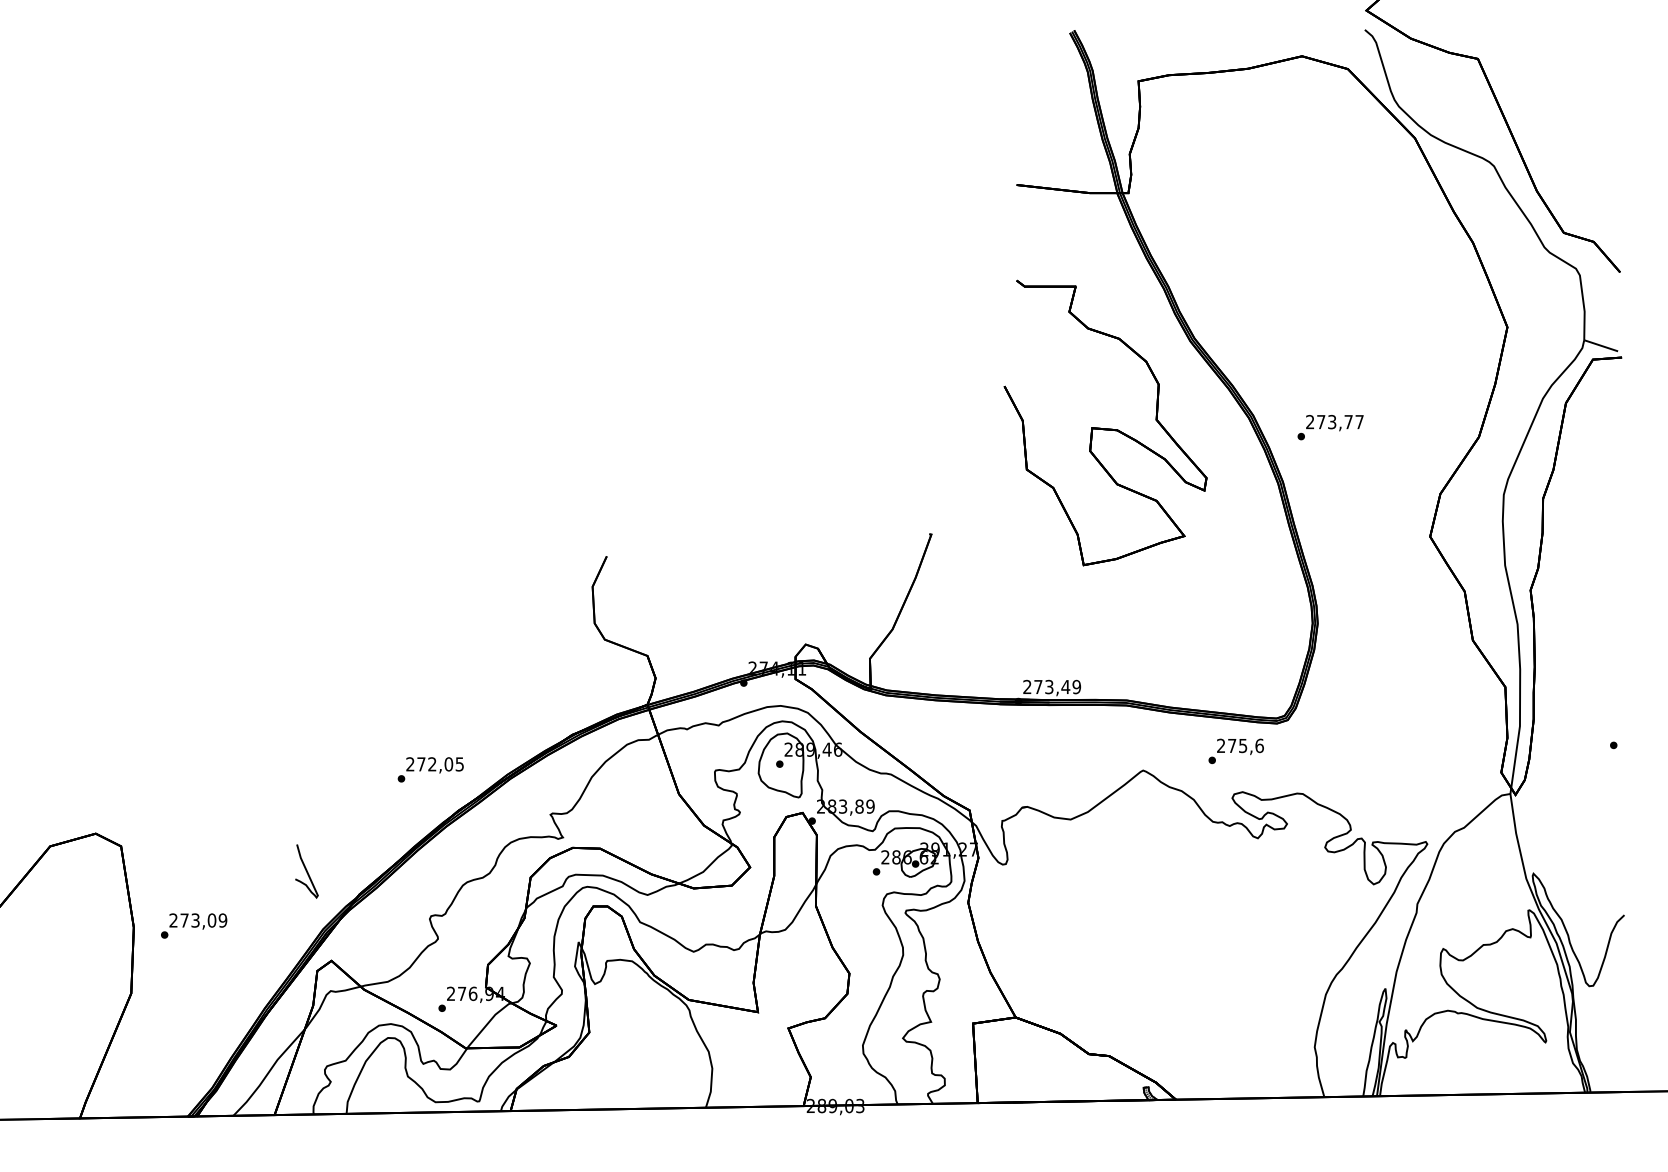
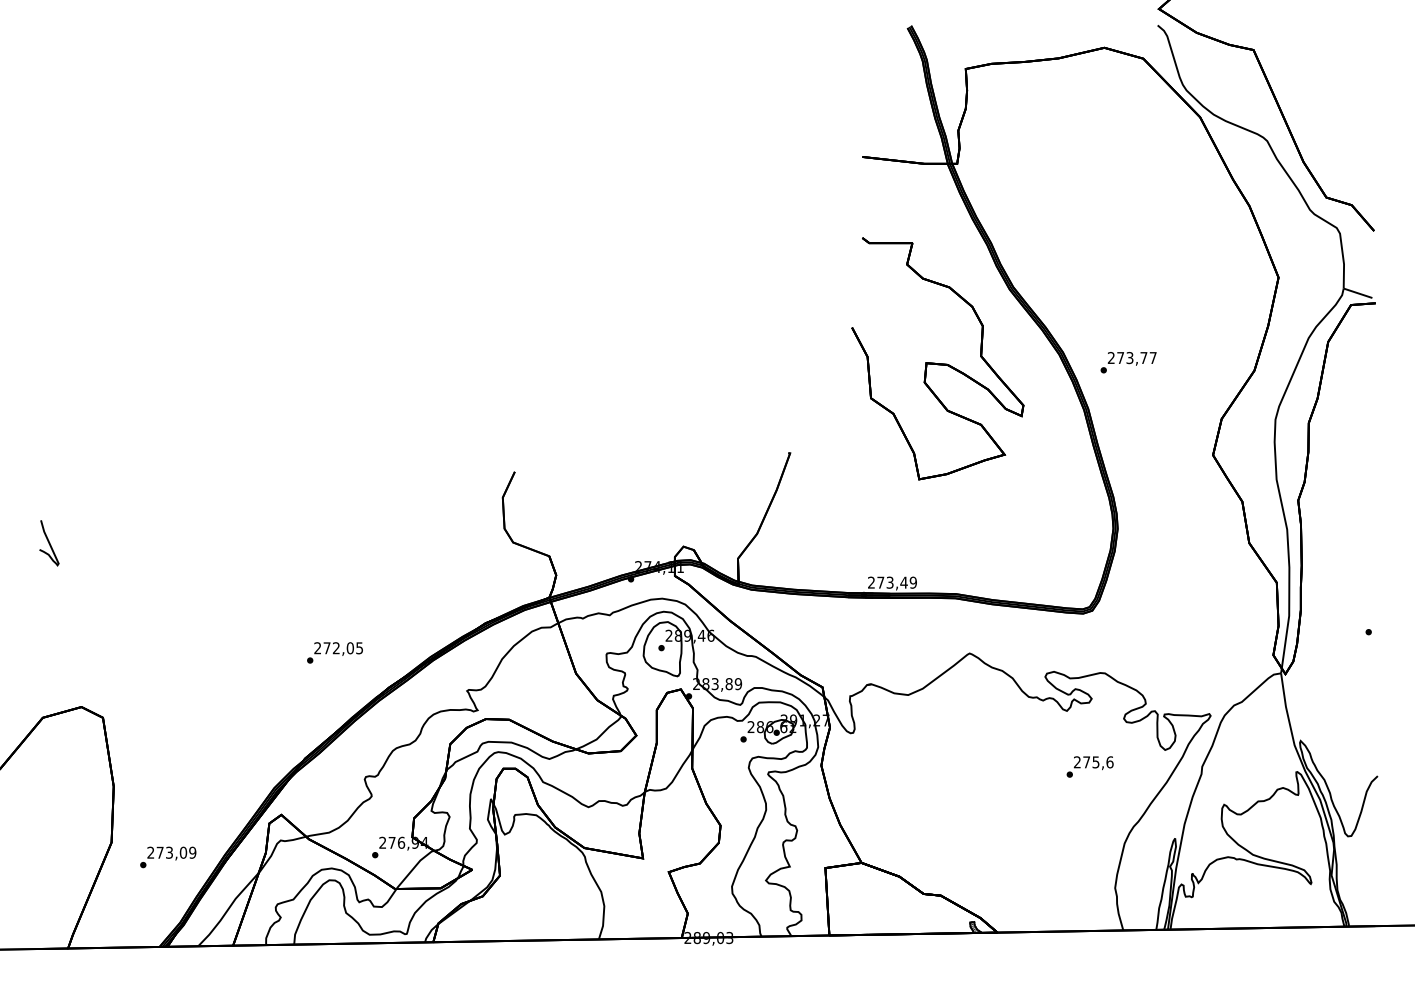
text: (1235, 751) -> (1089, 767), moved
text: (430, 769) -> (334, 652), moved
curve: (306, 871) -> (49, 543), moved
text: (194, 925) -> (168, 856), moved

